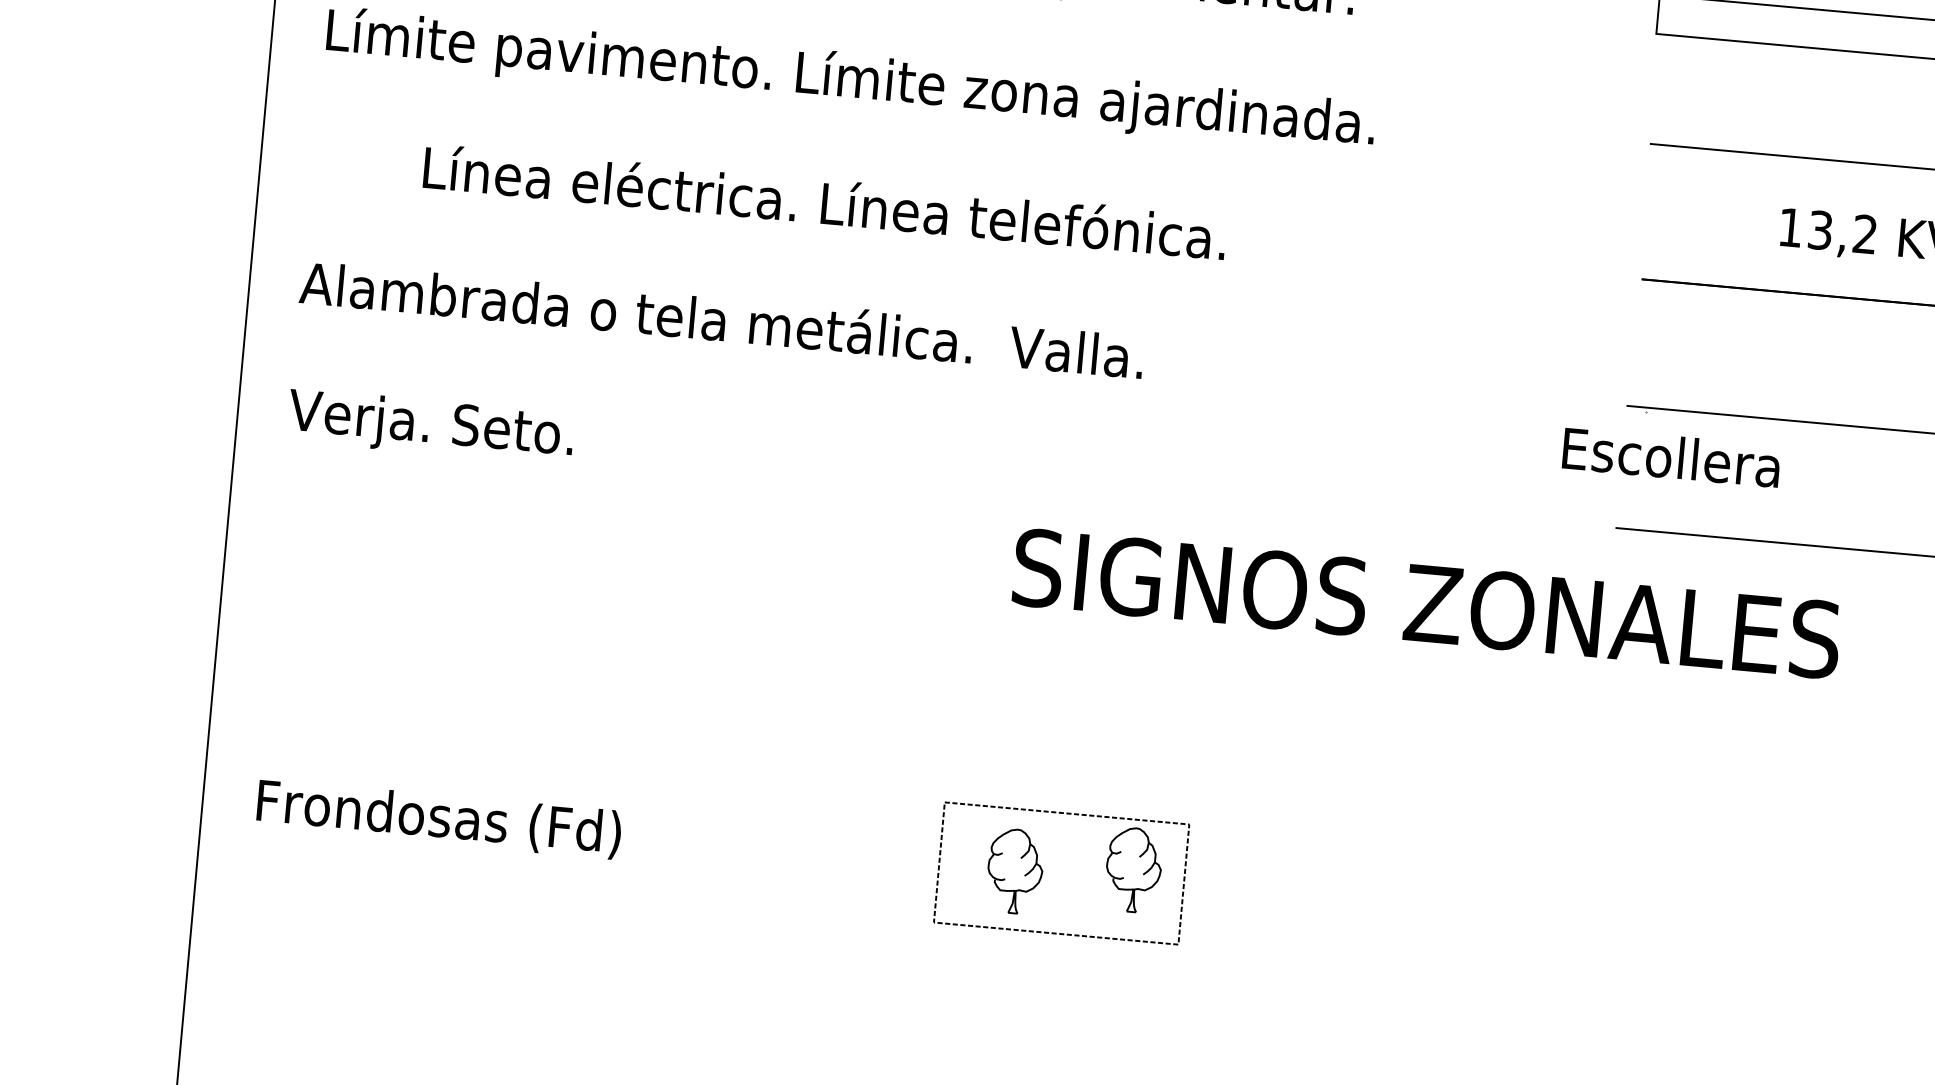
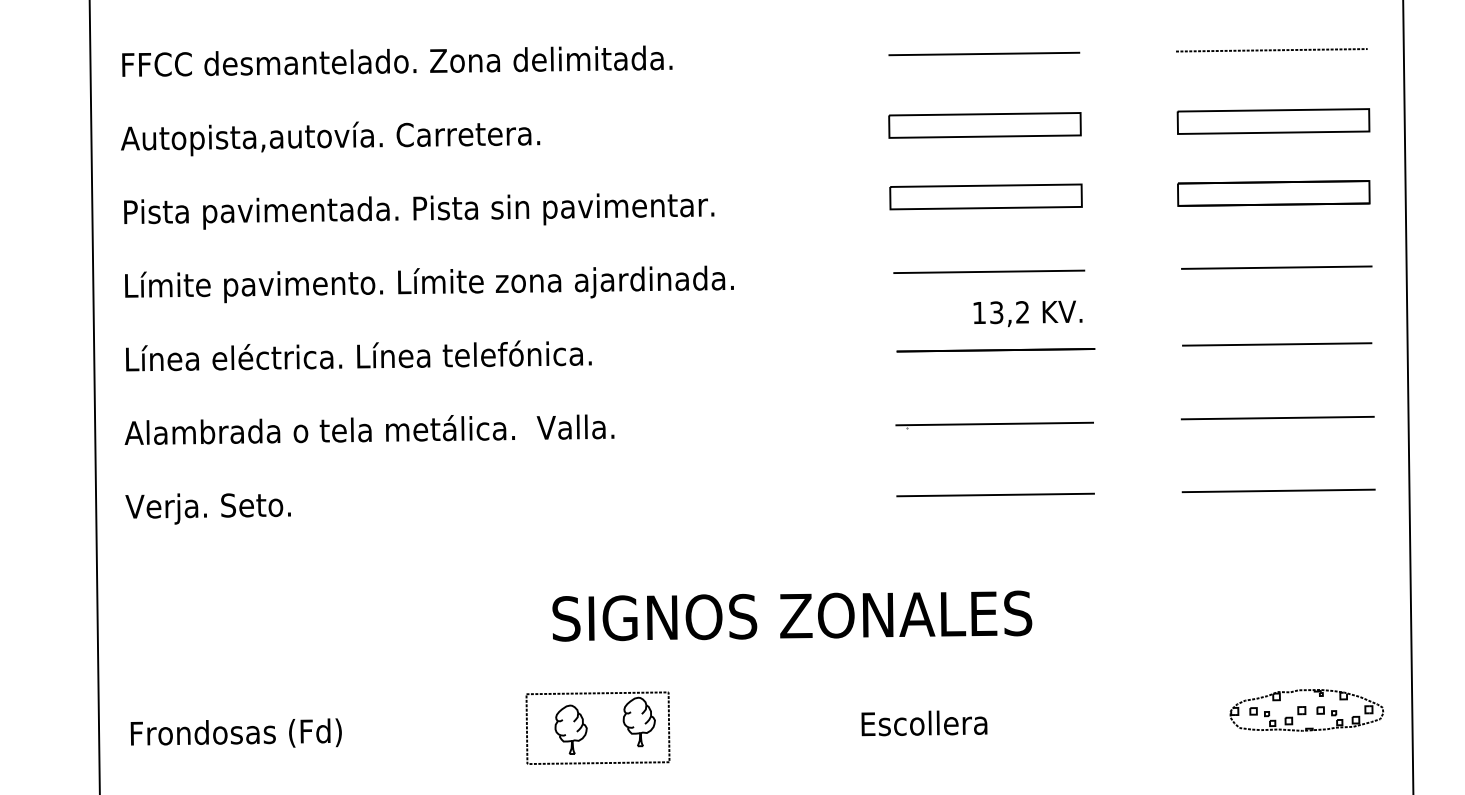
text: (824, 201) -> (358, 355), moved
text: (1671, 457) -> (924, 723), moved
text: (1427, 602) -> (792, 615), moved

